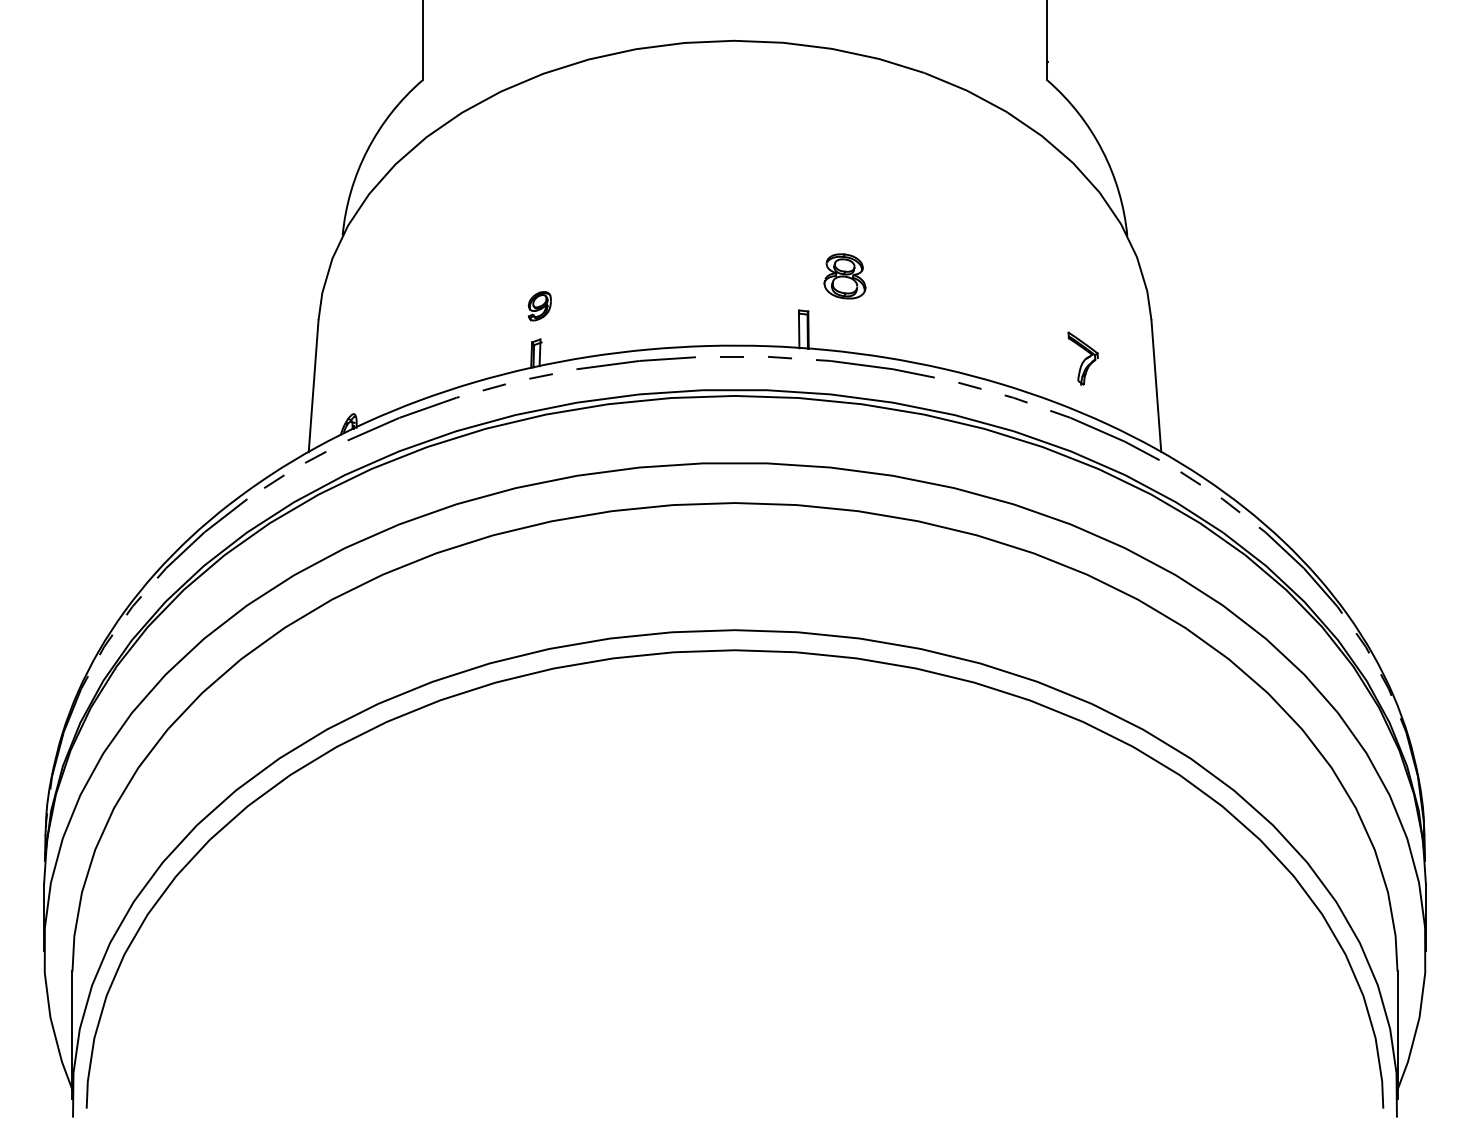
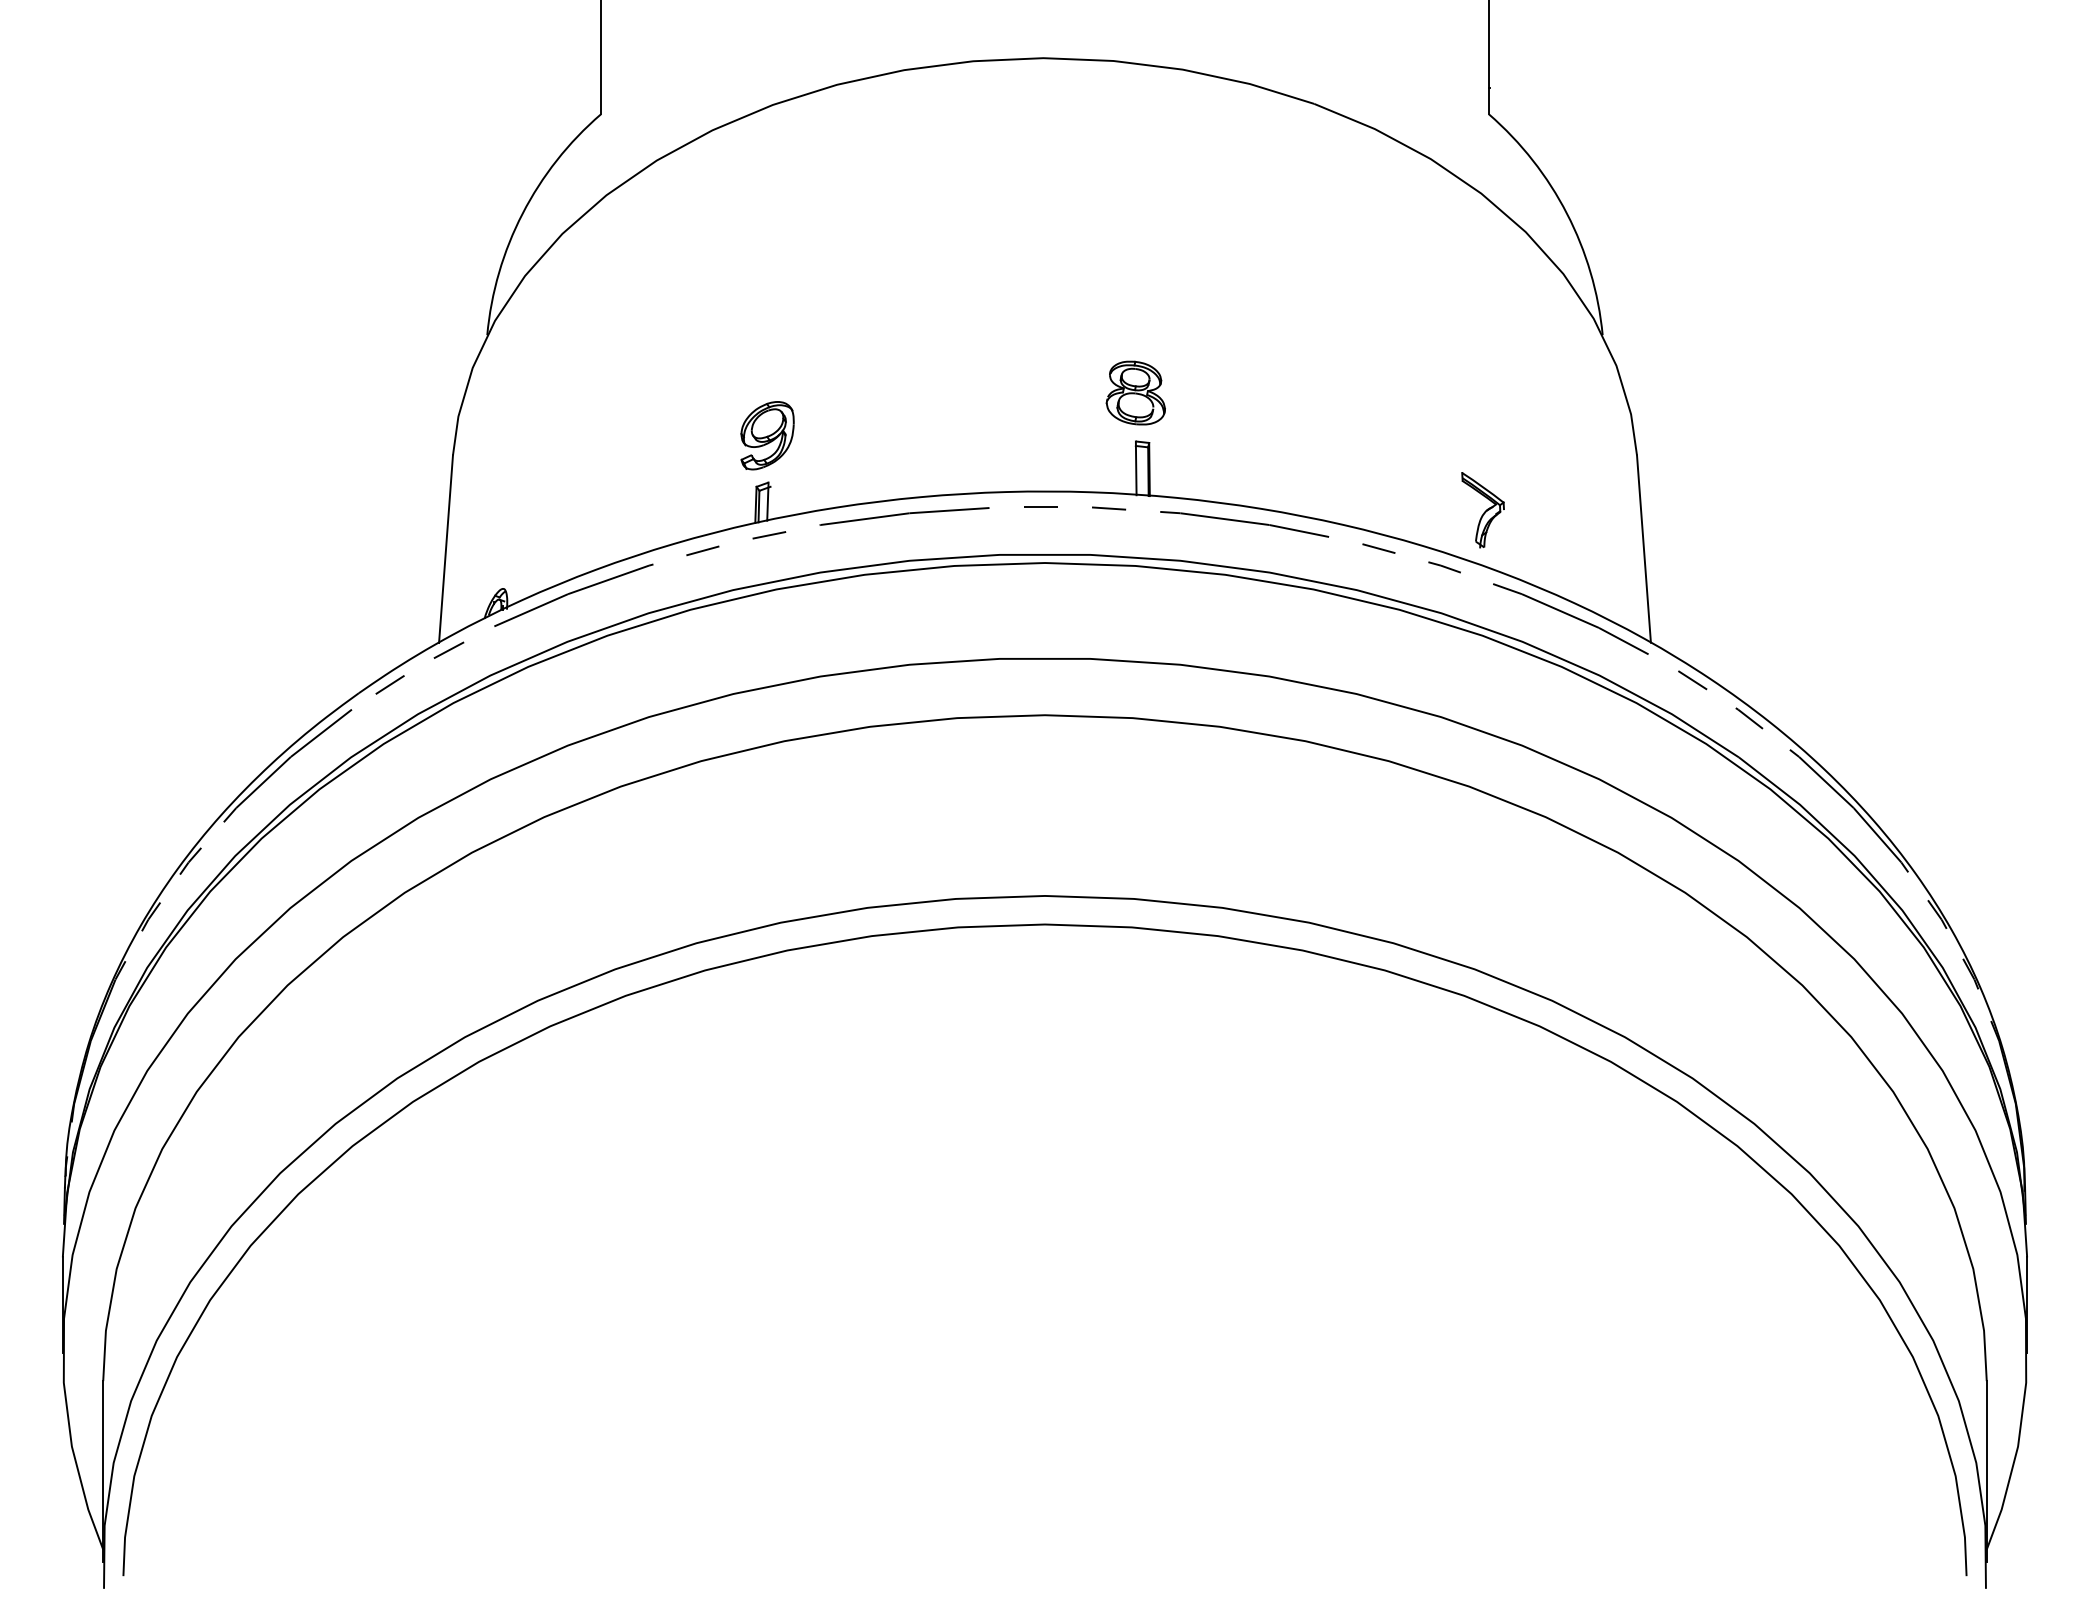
part: (844, 276) -> (1135, 393), moved
part: (539, 305) -> (767, 434), size x1.67
part: (1082, 358) -> (1482, 509), moved

